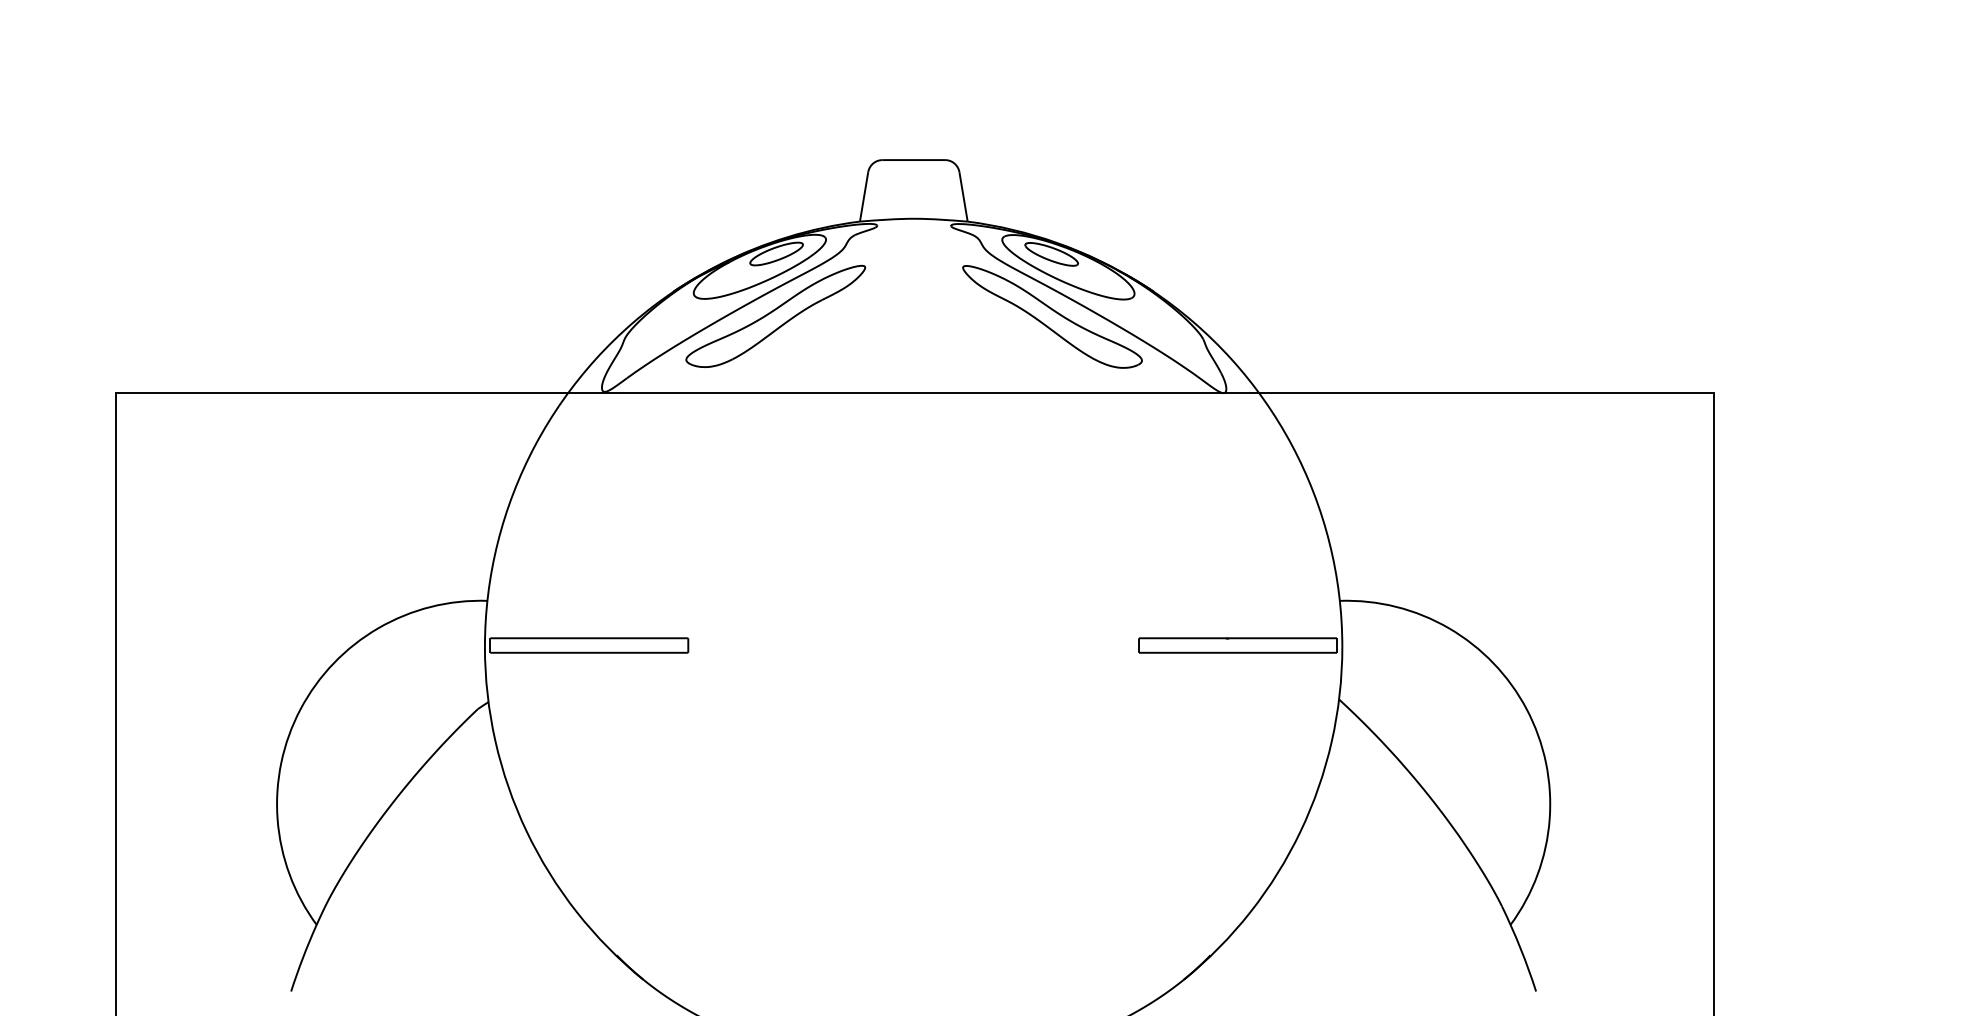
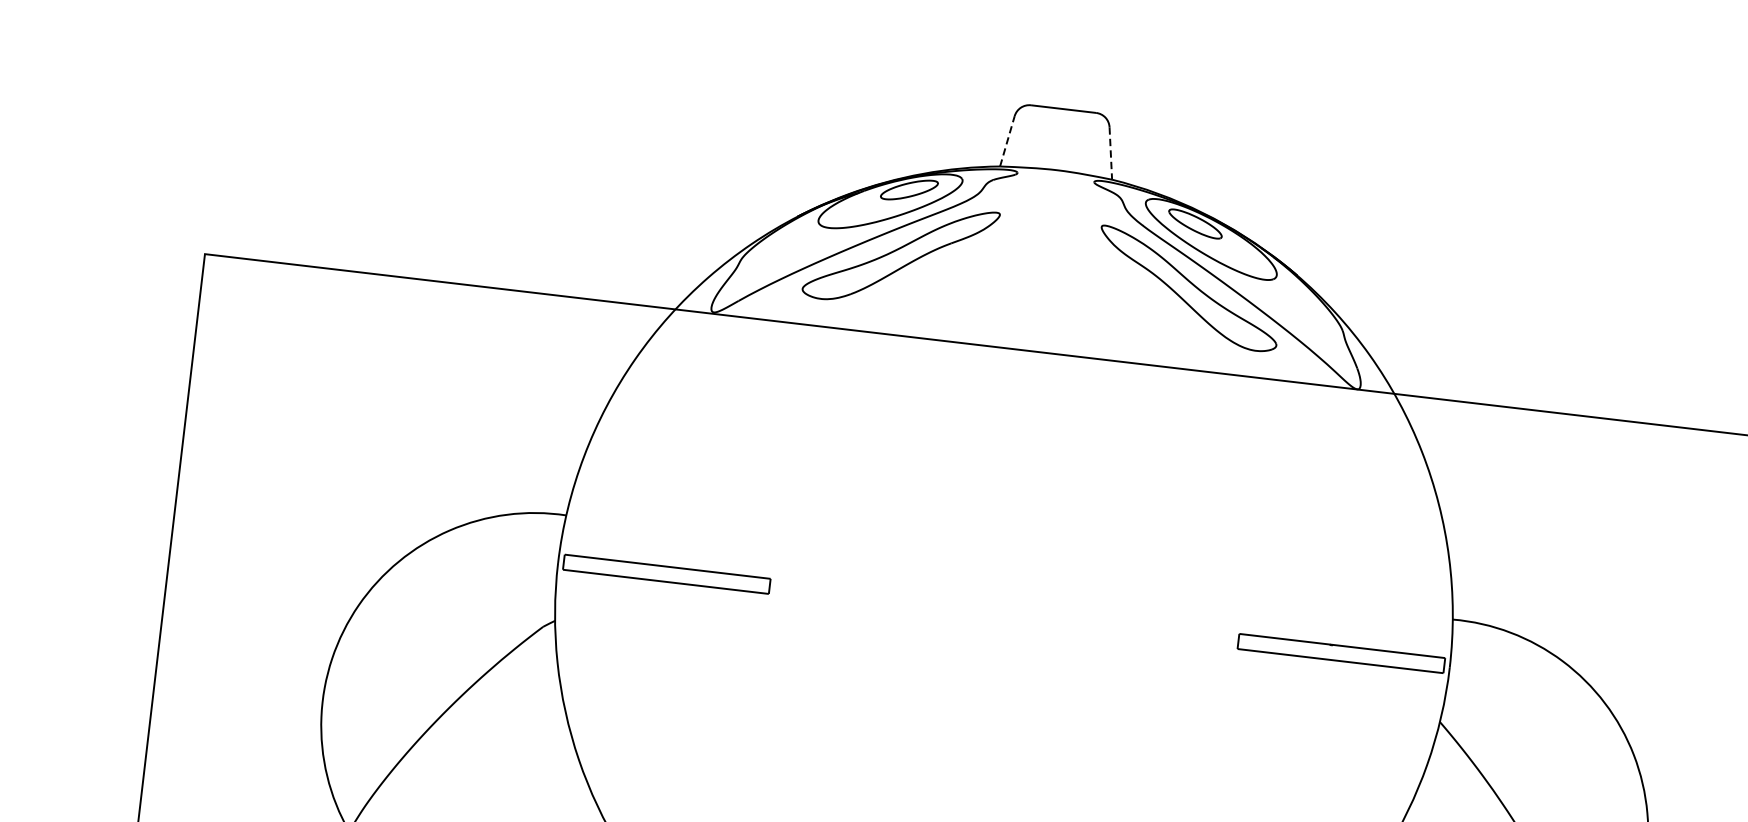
line: (864, 196) -> (1007, 140), solid -> dashed
line: (963, 197) -> (1110, 154), solid -> dashed

